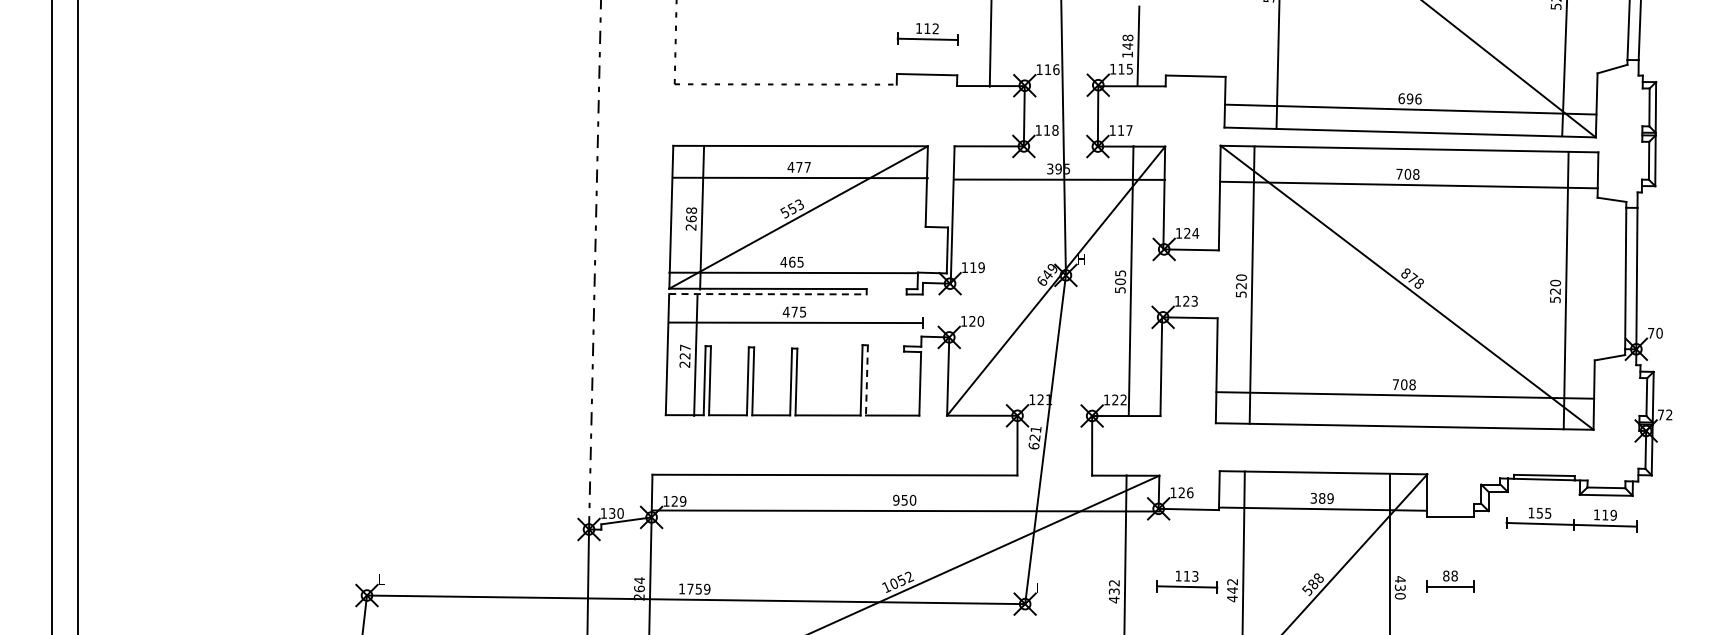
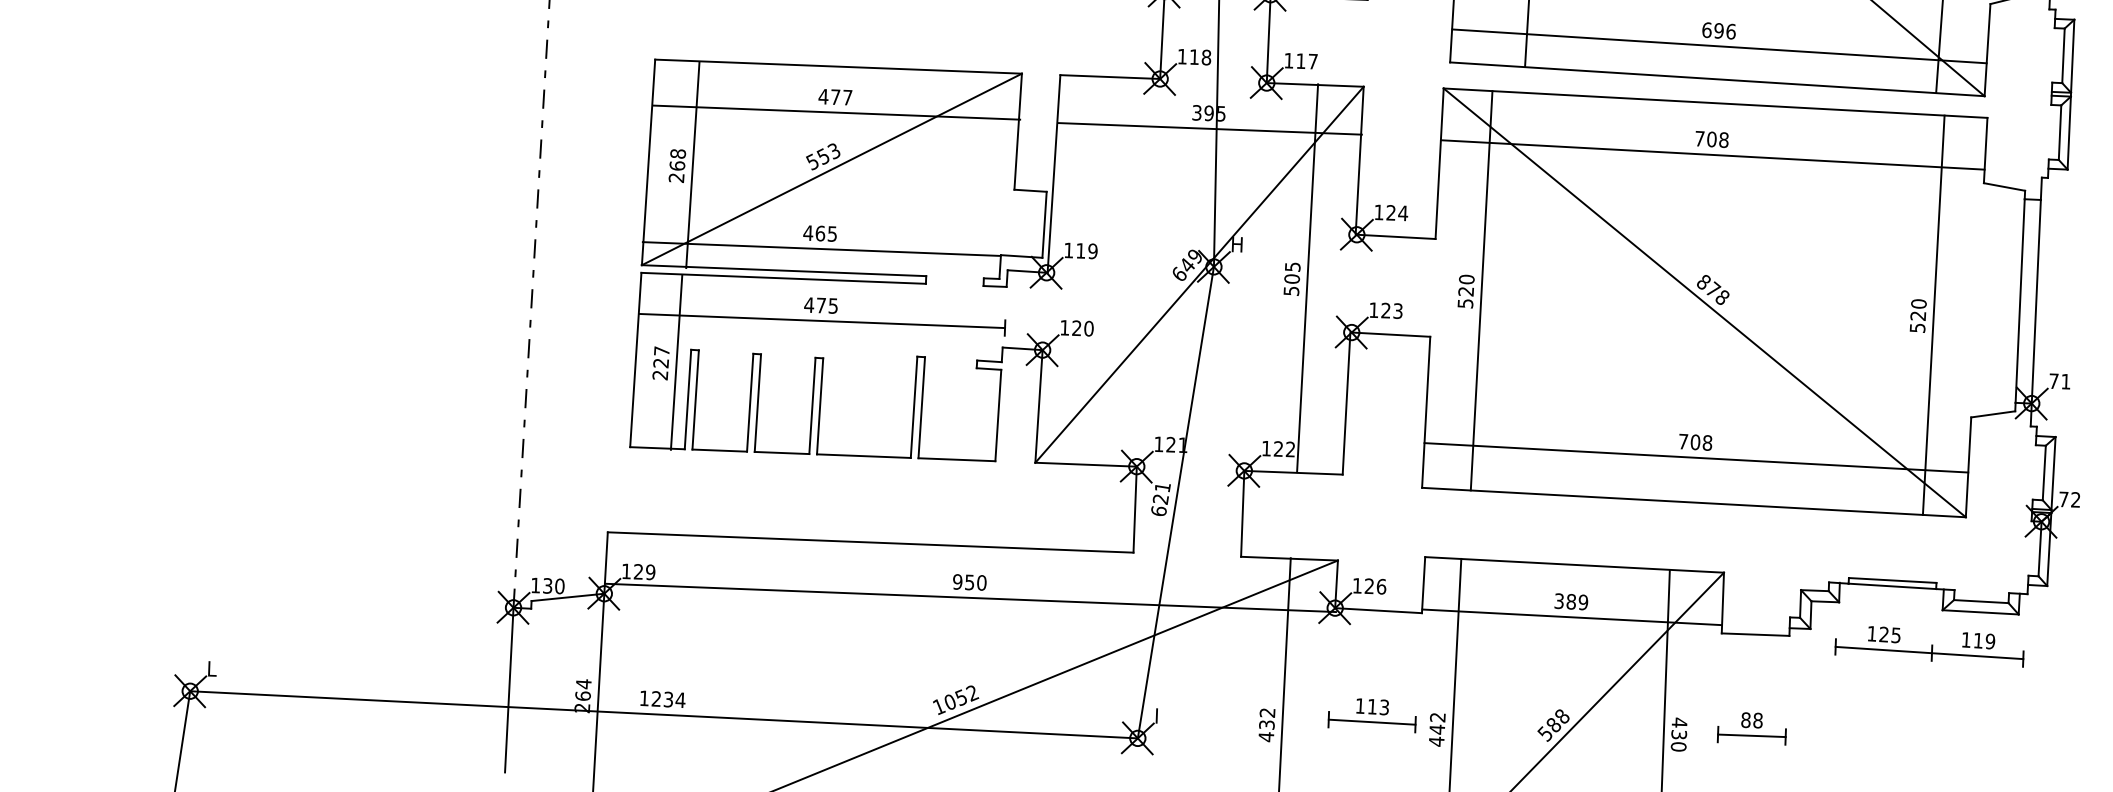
line: (767, 294) -> (783, 278), dashed -> solid
text: (1659, 332) -> (2065, 380), 70 -> 71
line: (866, 380) -> (921, 407), dashed -> solid
text: (1539, 512) -> (1883, 633), 155 -> 125
text: (698, 588) -> (668, 698), 1759 -> 1234

